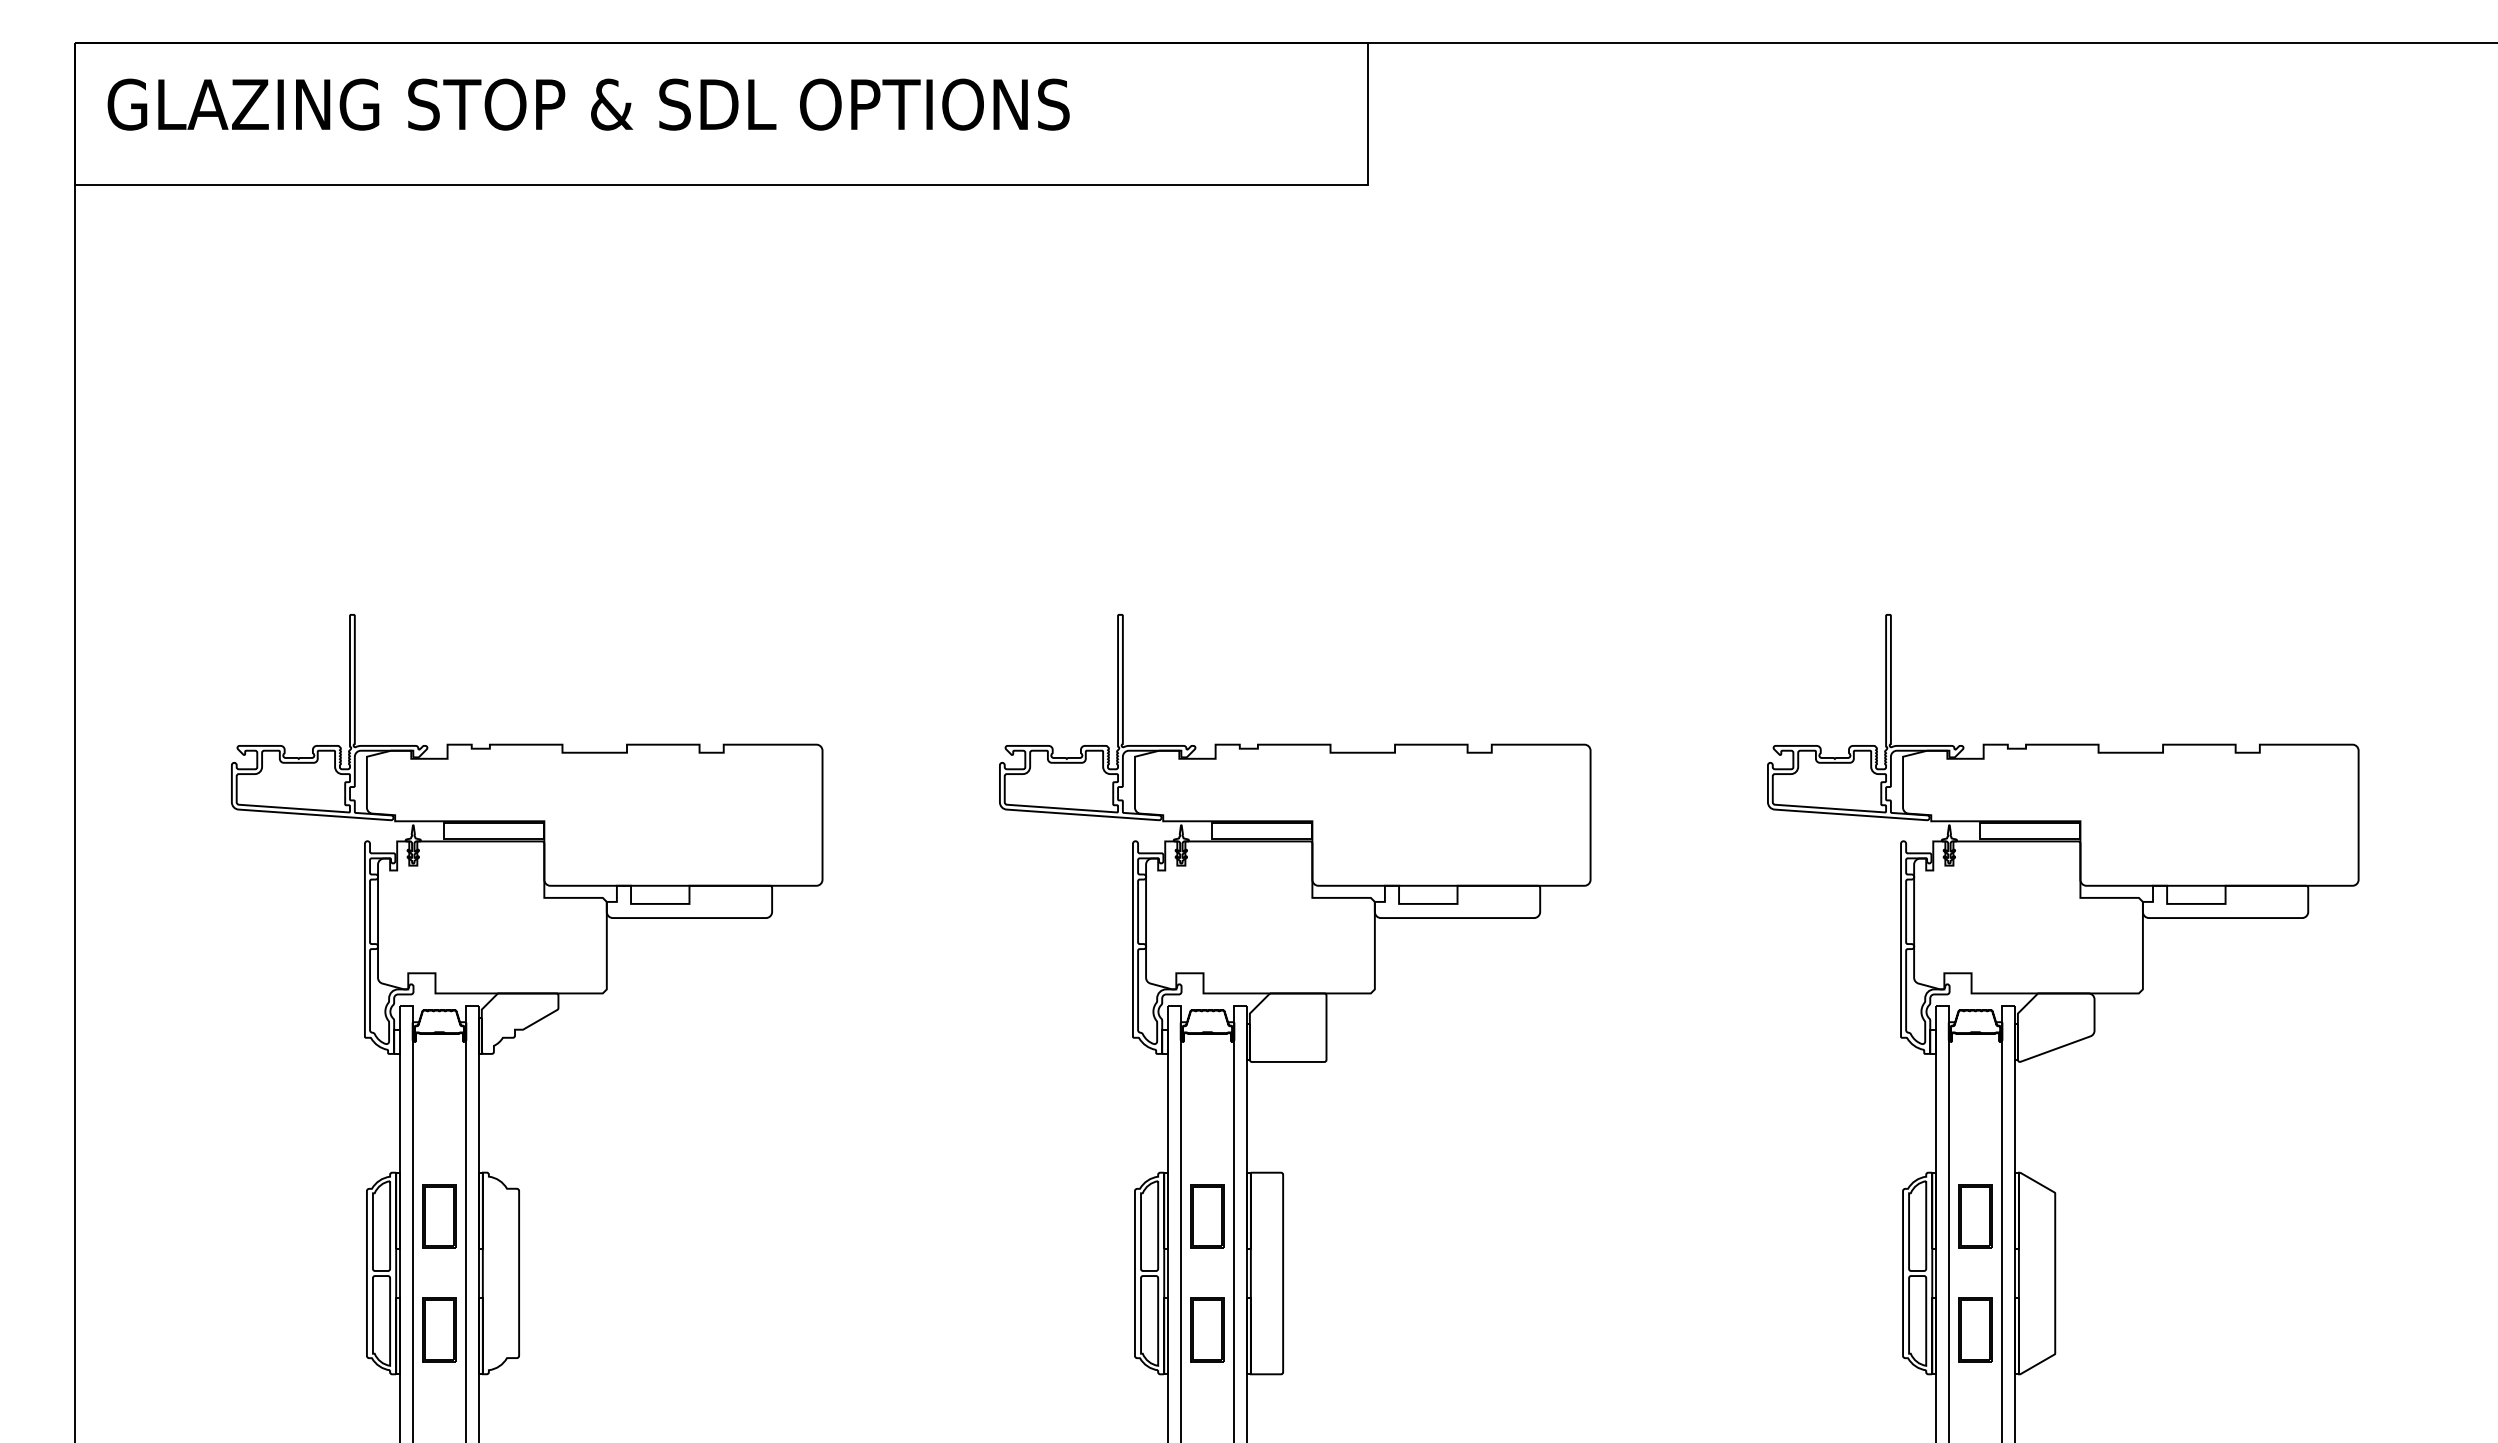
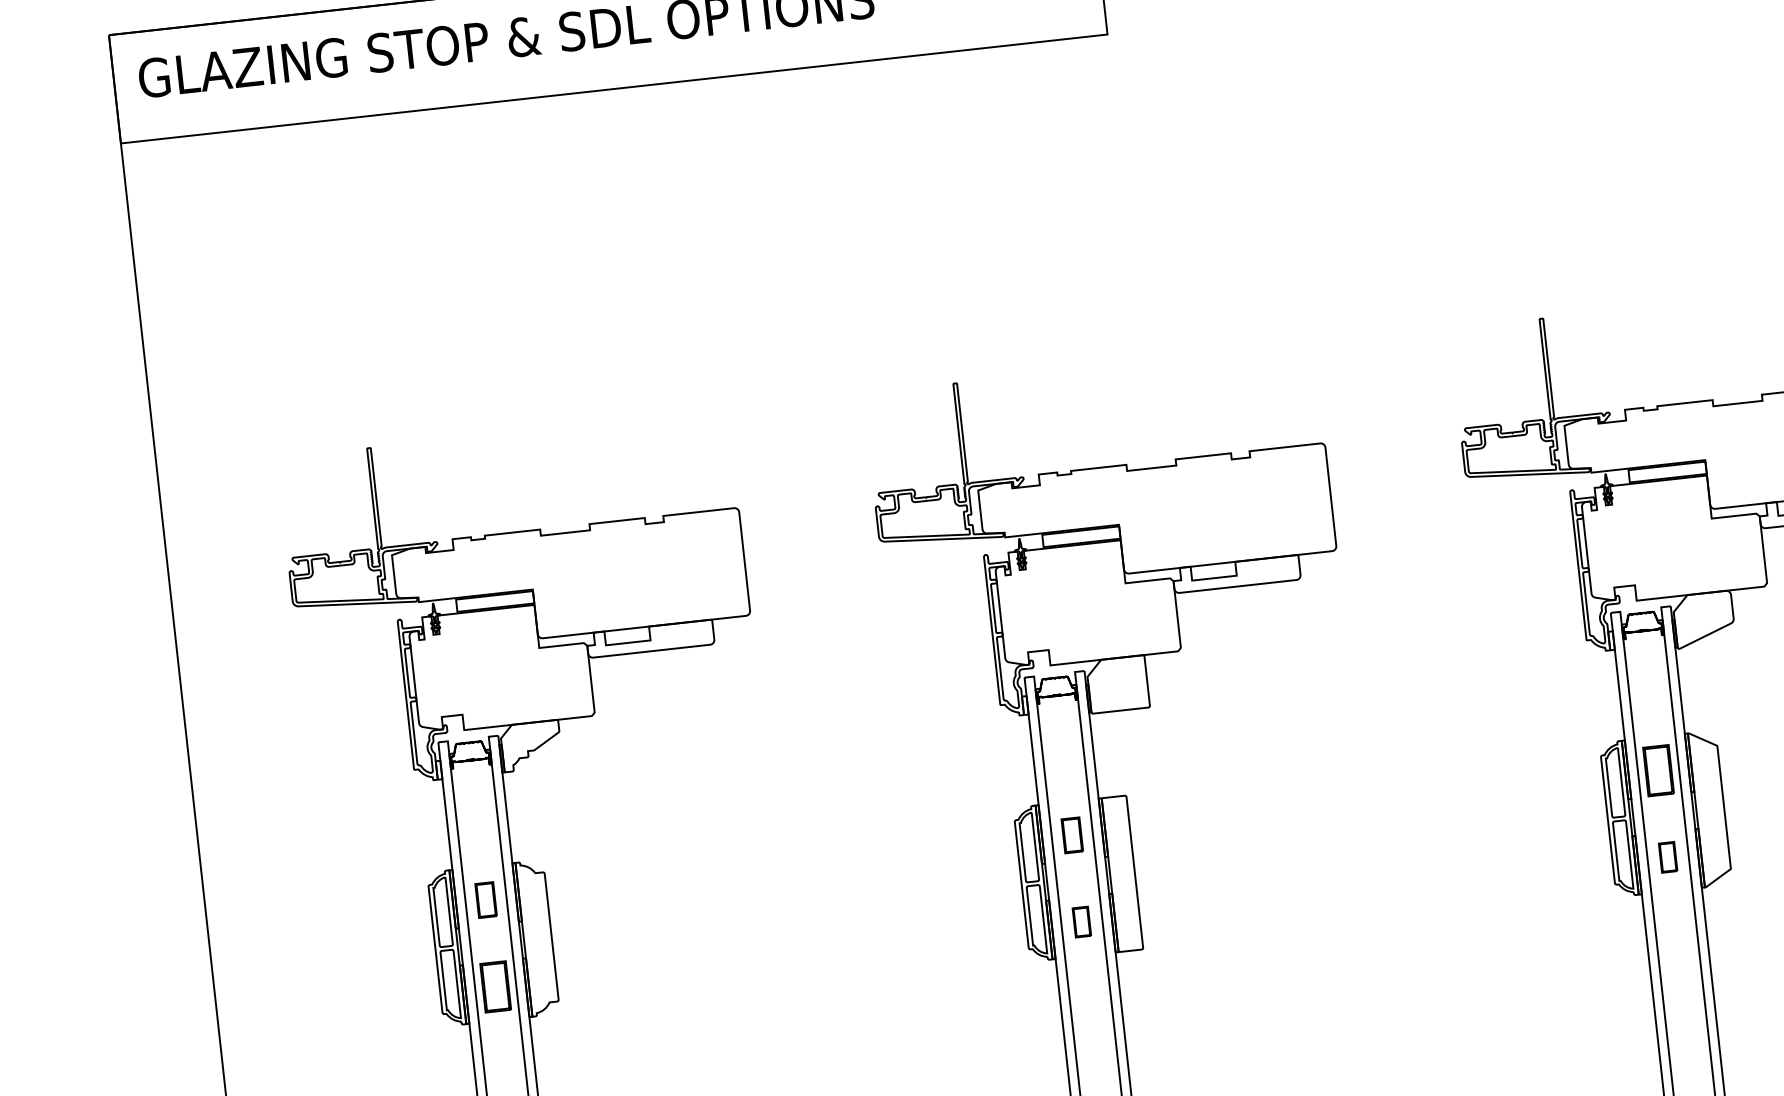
part: (439, 1216) -> (486, 900), size x0.7
part: (1207, 1216) -> (1072, 835), size x0.7
part: (1207, 1329) -> (1081, 921), size x0.6
part: (1975, 1329) -> (1668, 856), size x0.6

